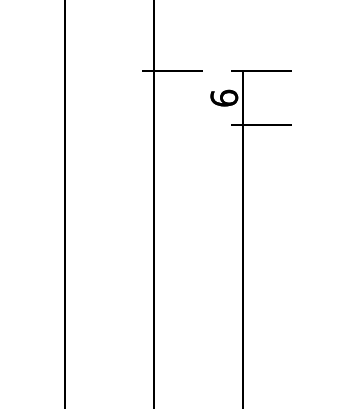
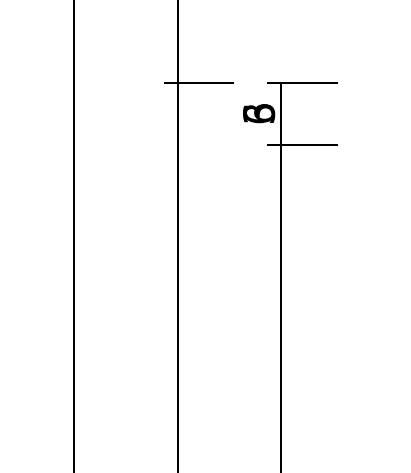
text: (224, 98) -> (259, 113), 6 -> 3

